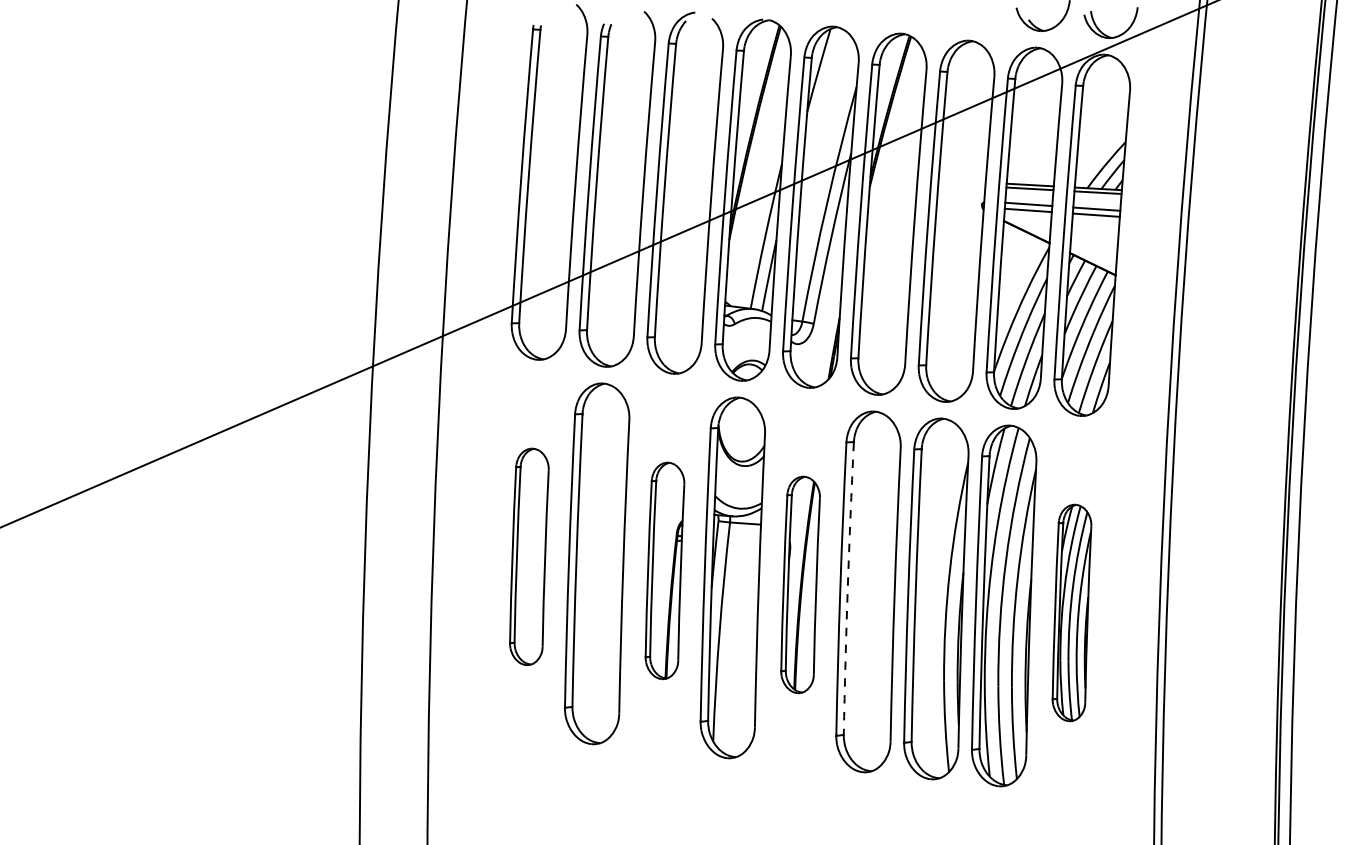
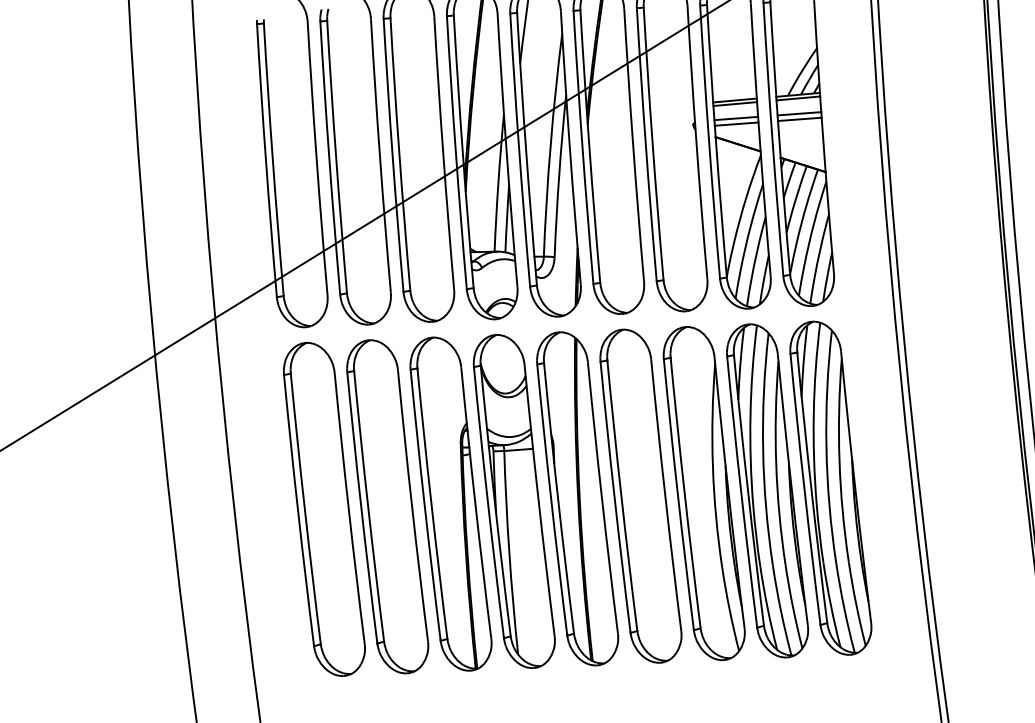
part: (529, 556) -> (324, 509), size x1.67
part: (664, 570) -> (450, 503), size x1.67
part: (800, 584) -> (577, 498), size x1.67
arc: (847, 588) -> (621, 495), dashed -> solid
part: (1071, 612) -> (830, 487), size x1.67

